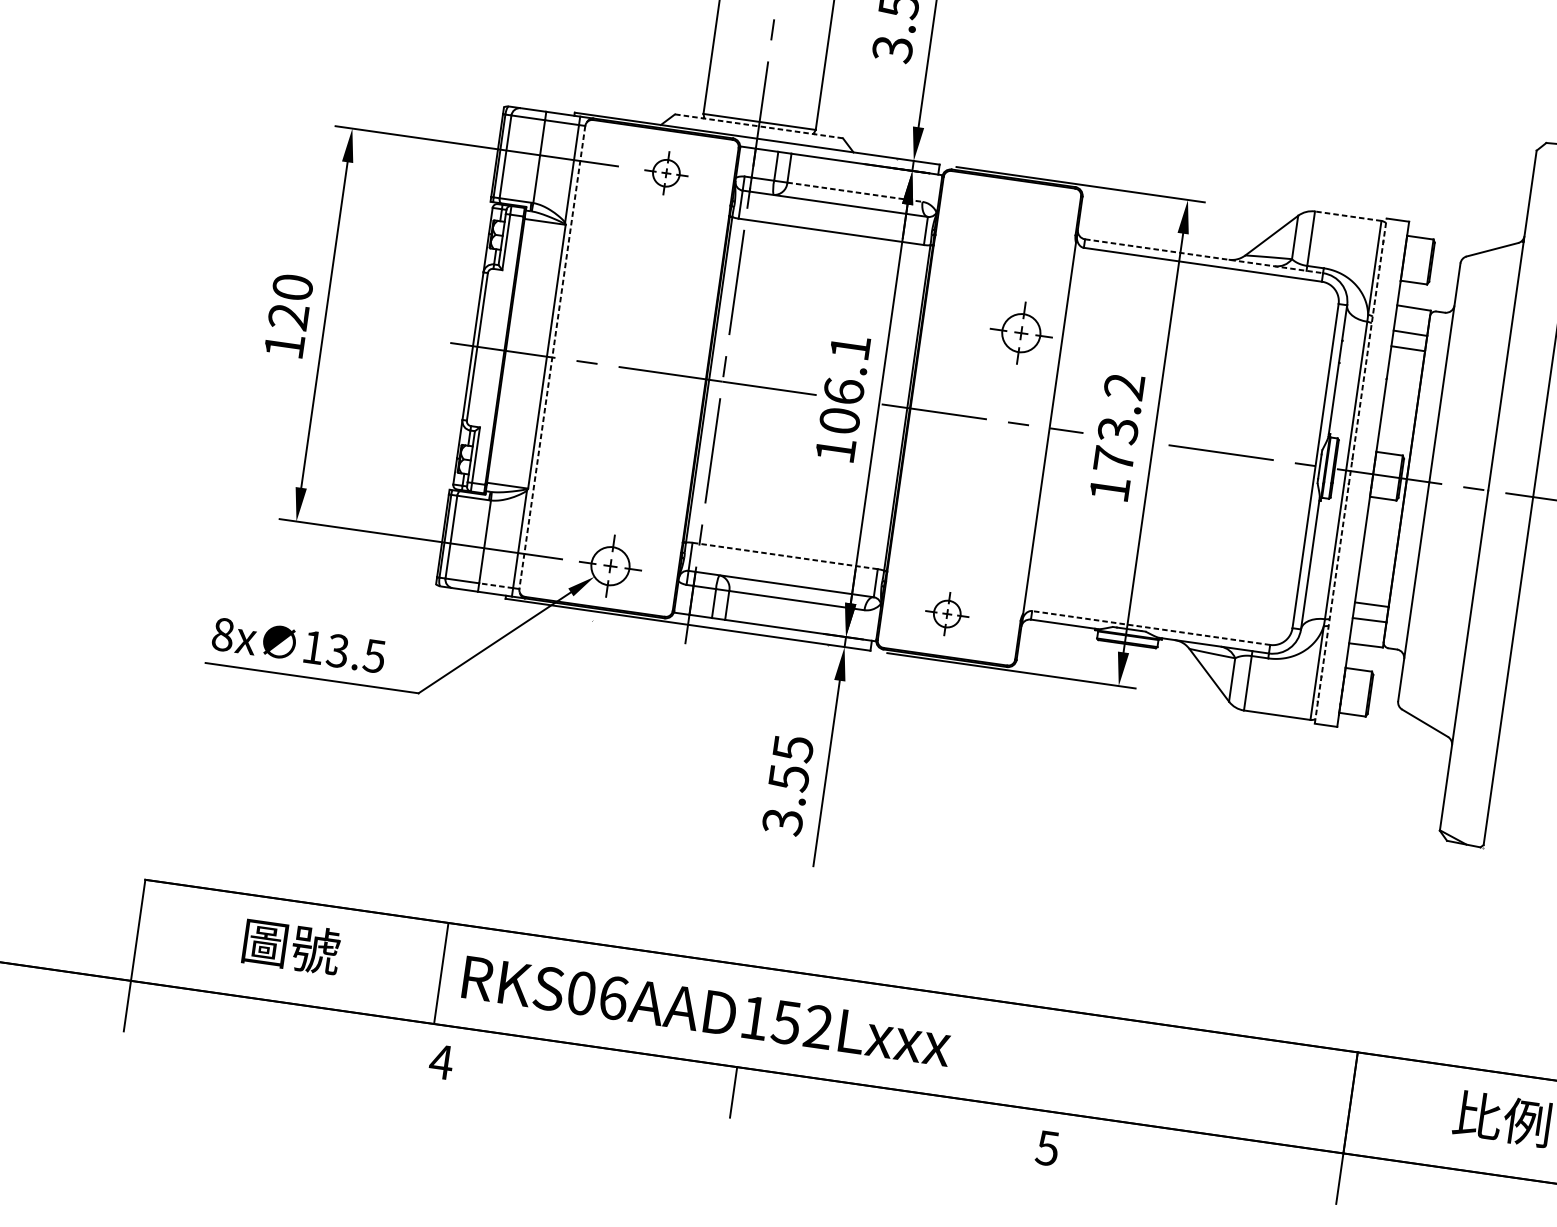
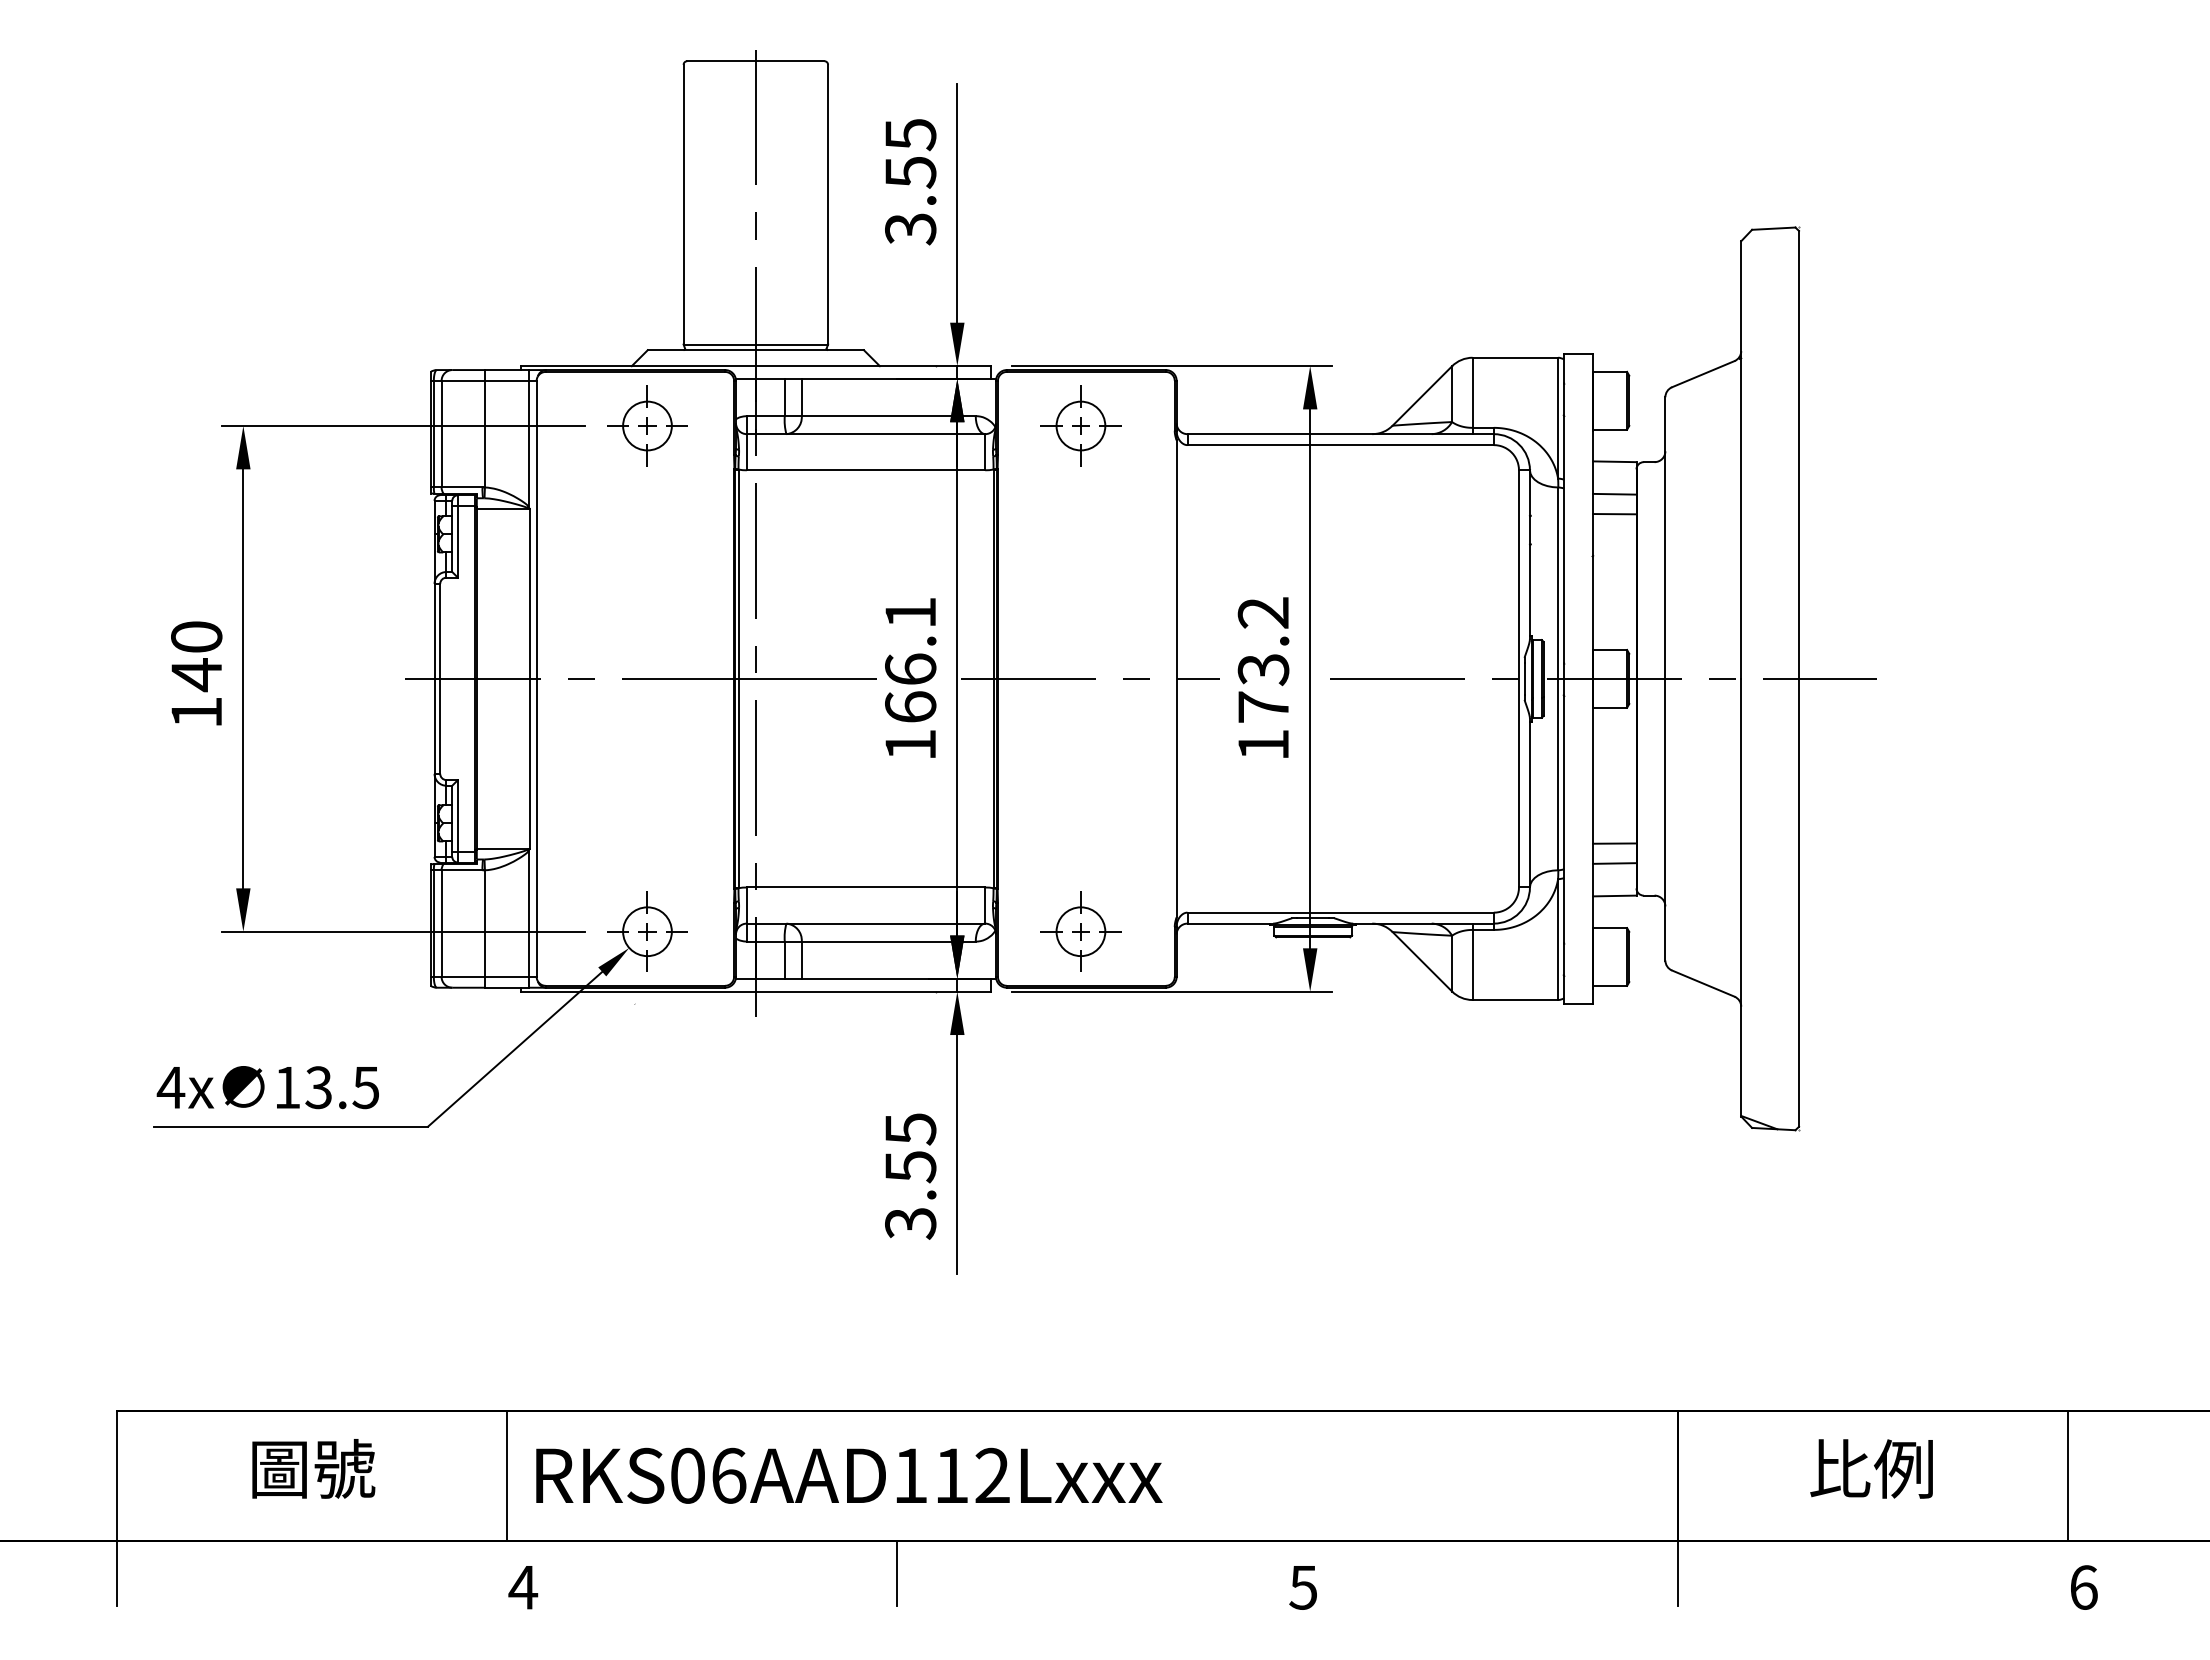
line: (758, 126) -> (755, 350), dashed -> solid
part: (666, 172) -> (647, 425), size x1.43
line: (854, 192) -> (888, 416), dashed -> solid
line: (1348, 216) -> (1515, 357), dashed -> solid
line: (1204, 256) -> (1341, 434), dashed -> solid
text: (288, 317) -> (196, 675), 120 -> 140
part: (1021, 332) -> (1080, 425), moved
line: (552, 357) -> (536, 679), dashed -> solid
text: (839, 420) -> (910, 706), 106.1 -> 166.1
line: (1350, 470) -> (1564, 678), dashed -> solid
line: (784, 555) -> (865, 887), dashed -> solid
line: (495, 585) -> (506, 976), dashed -> solid
part: (946, 613) -> (1080, 931), size x1.43
line: (1151, 627) -> (1340, 912), dashed -> solid
text: (222, 634) -> (170, 1087), 8x -> 4x
text: (785, 1022) -> (950, 1475), RKS06AAD152Lxxx -> RKS06AAD112Lxxx

